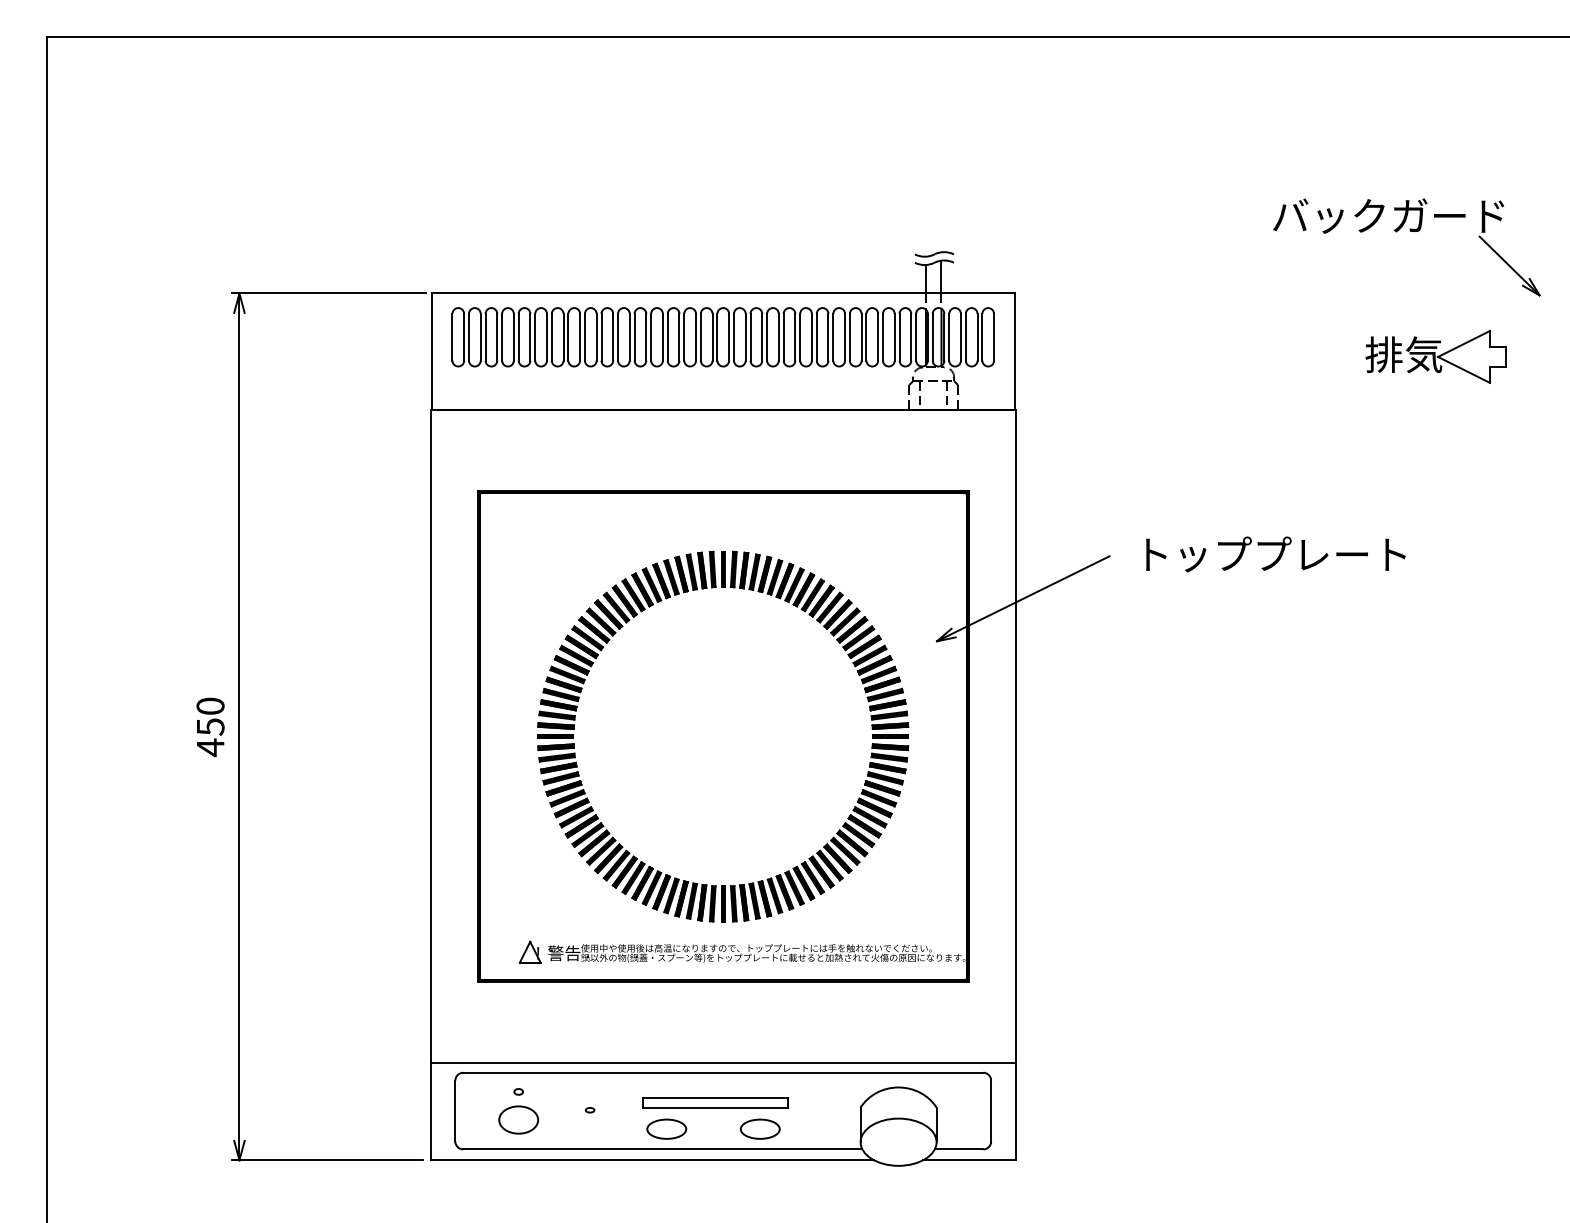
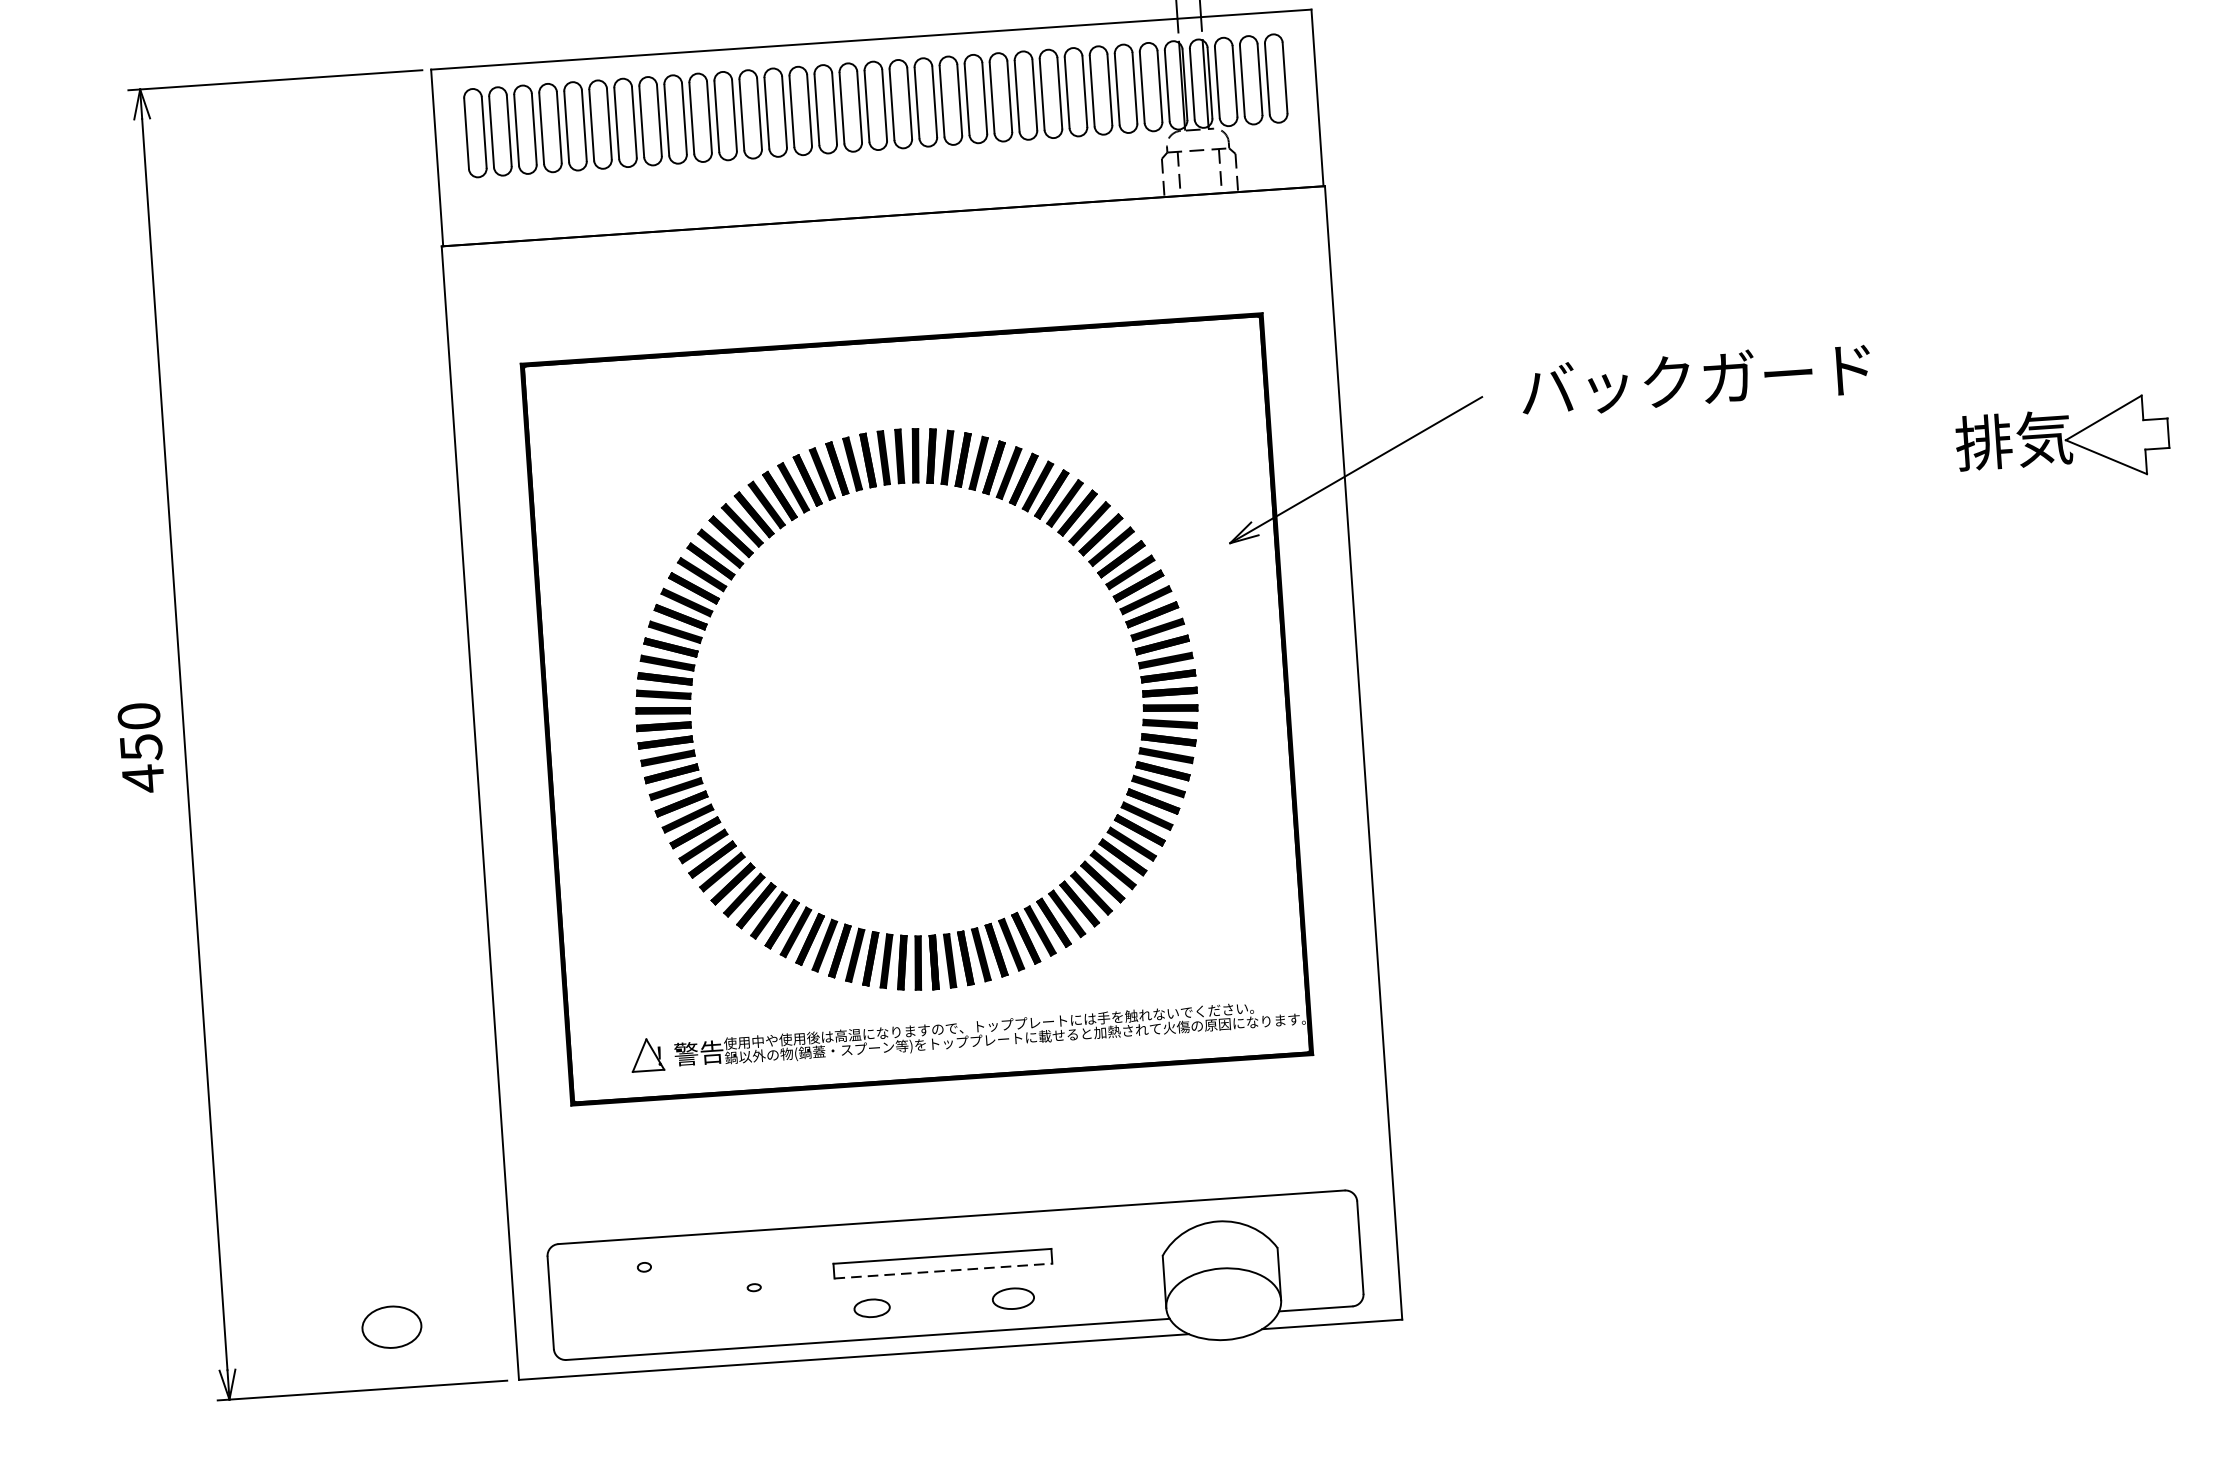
part: (1435, 356) -> (2061, 439), moved
text: (1270, 553) -> (1725, 376), トッププレート -> バックガード
line: (723, 1063) -> (950, 1203), removed
line: (715, 1107) -> (943, 1270), solid -> dashed
part: (518, 1119) -> (391, 1326), moved
part: (666, 1128) -> (871, 1307), size x0.6
part: (760, 1128) -> (1013, 1297), size x0.7

